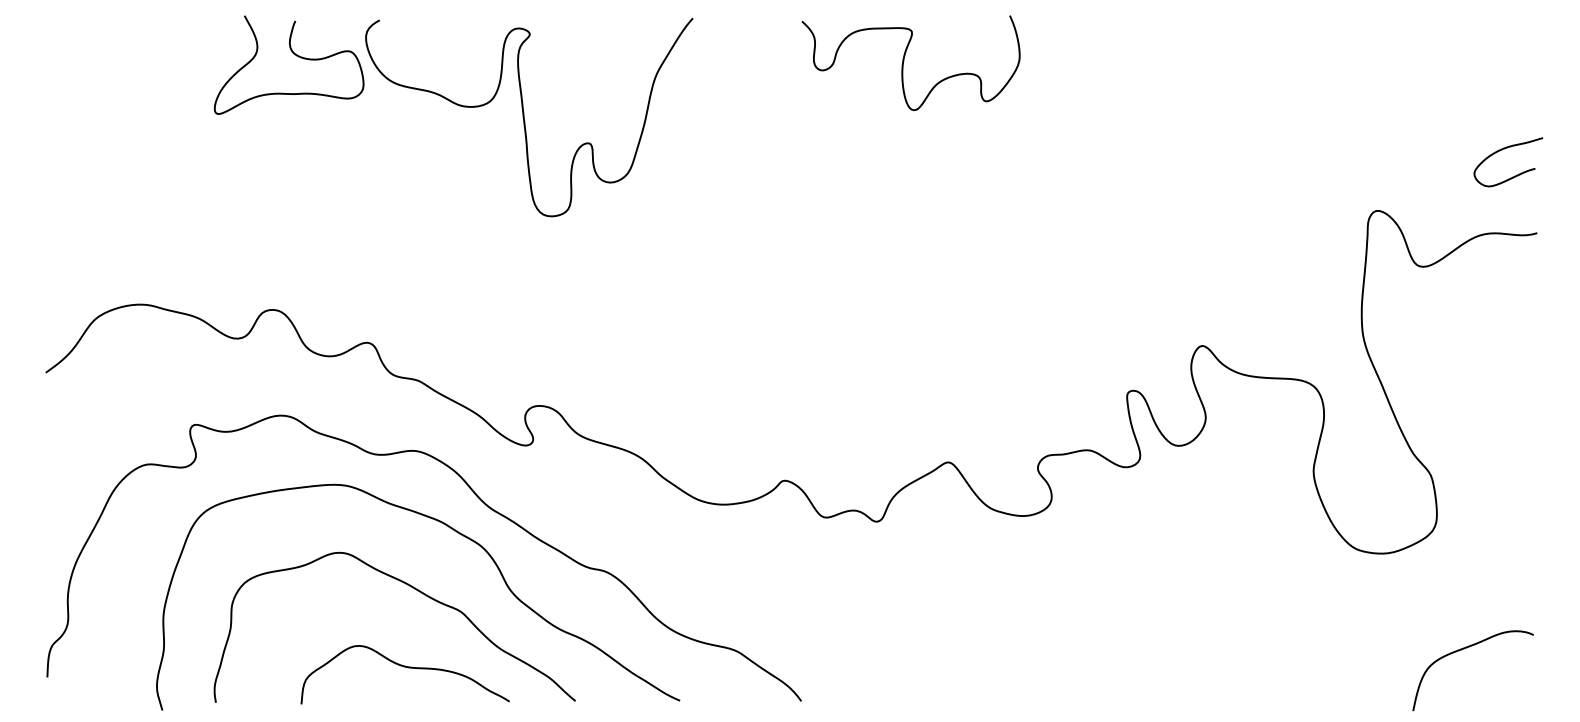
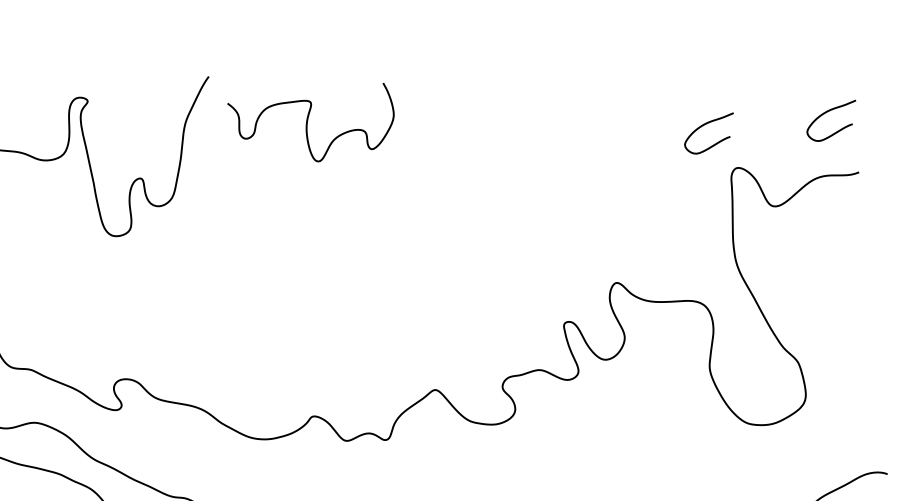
curve: (904, 61) -> (307, 125), moved
curve: (1339, 150) -> (704, 125), added

